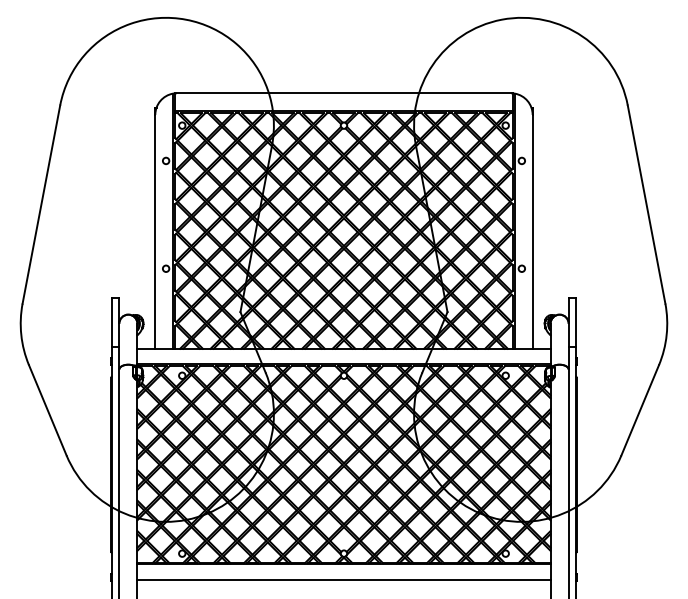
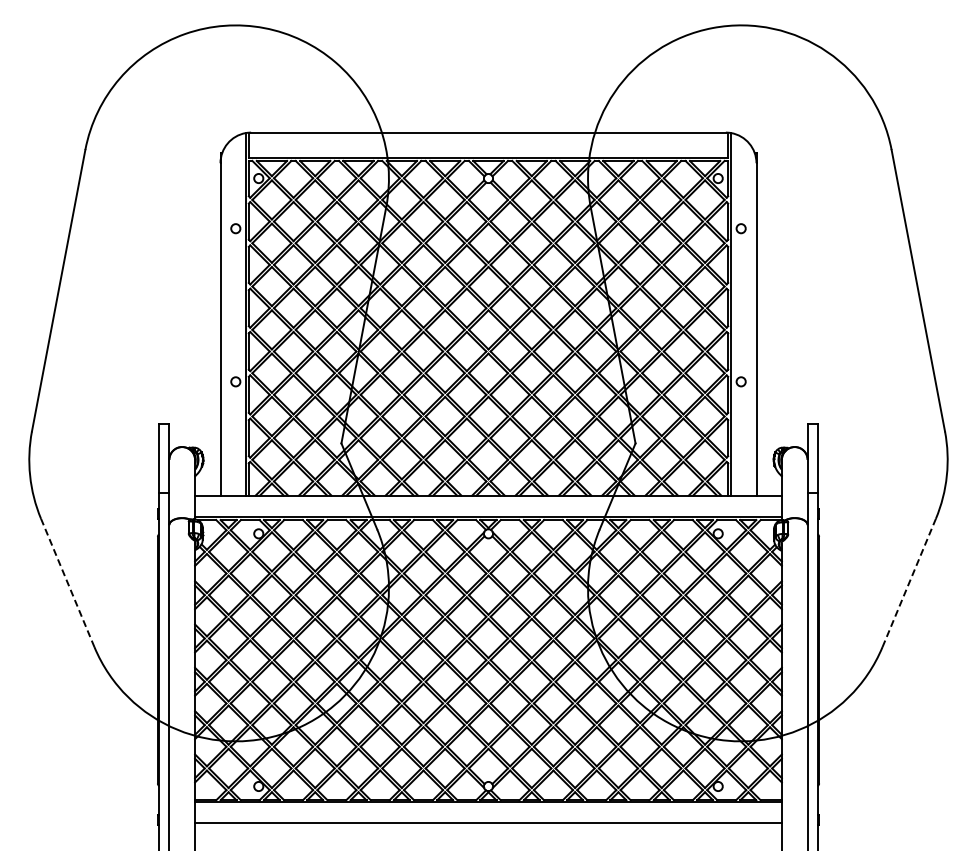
line: (47, 410) -> (67, 583), solid -> dashed
line: (640, 410) -> (909, 582), solid -> dashed

